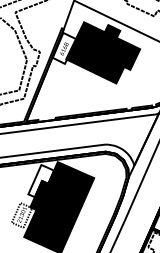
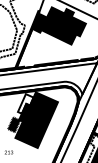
fill: (63, 47) -> (39, 22), added
fill: (21, 214) -> (13, 124), added

